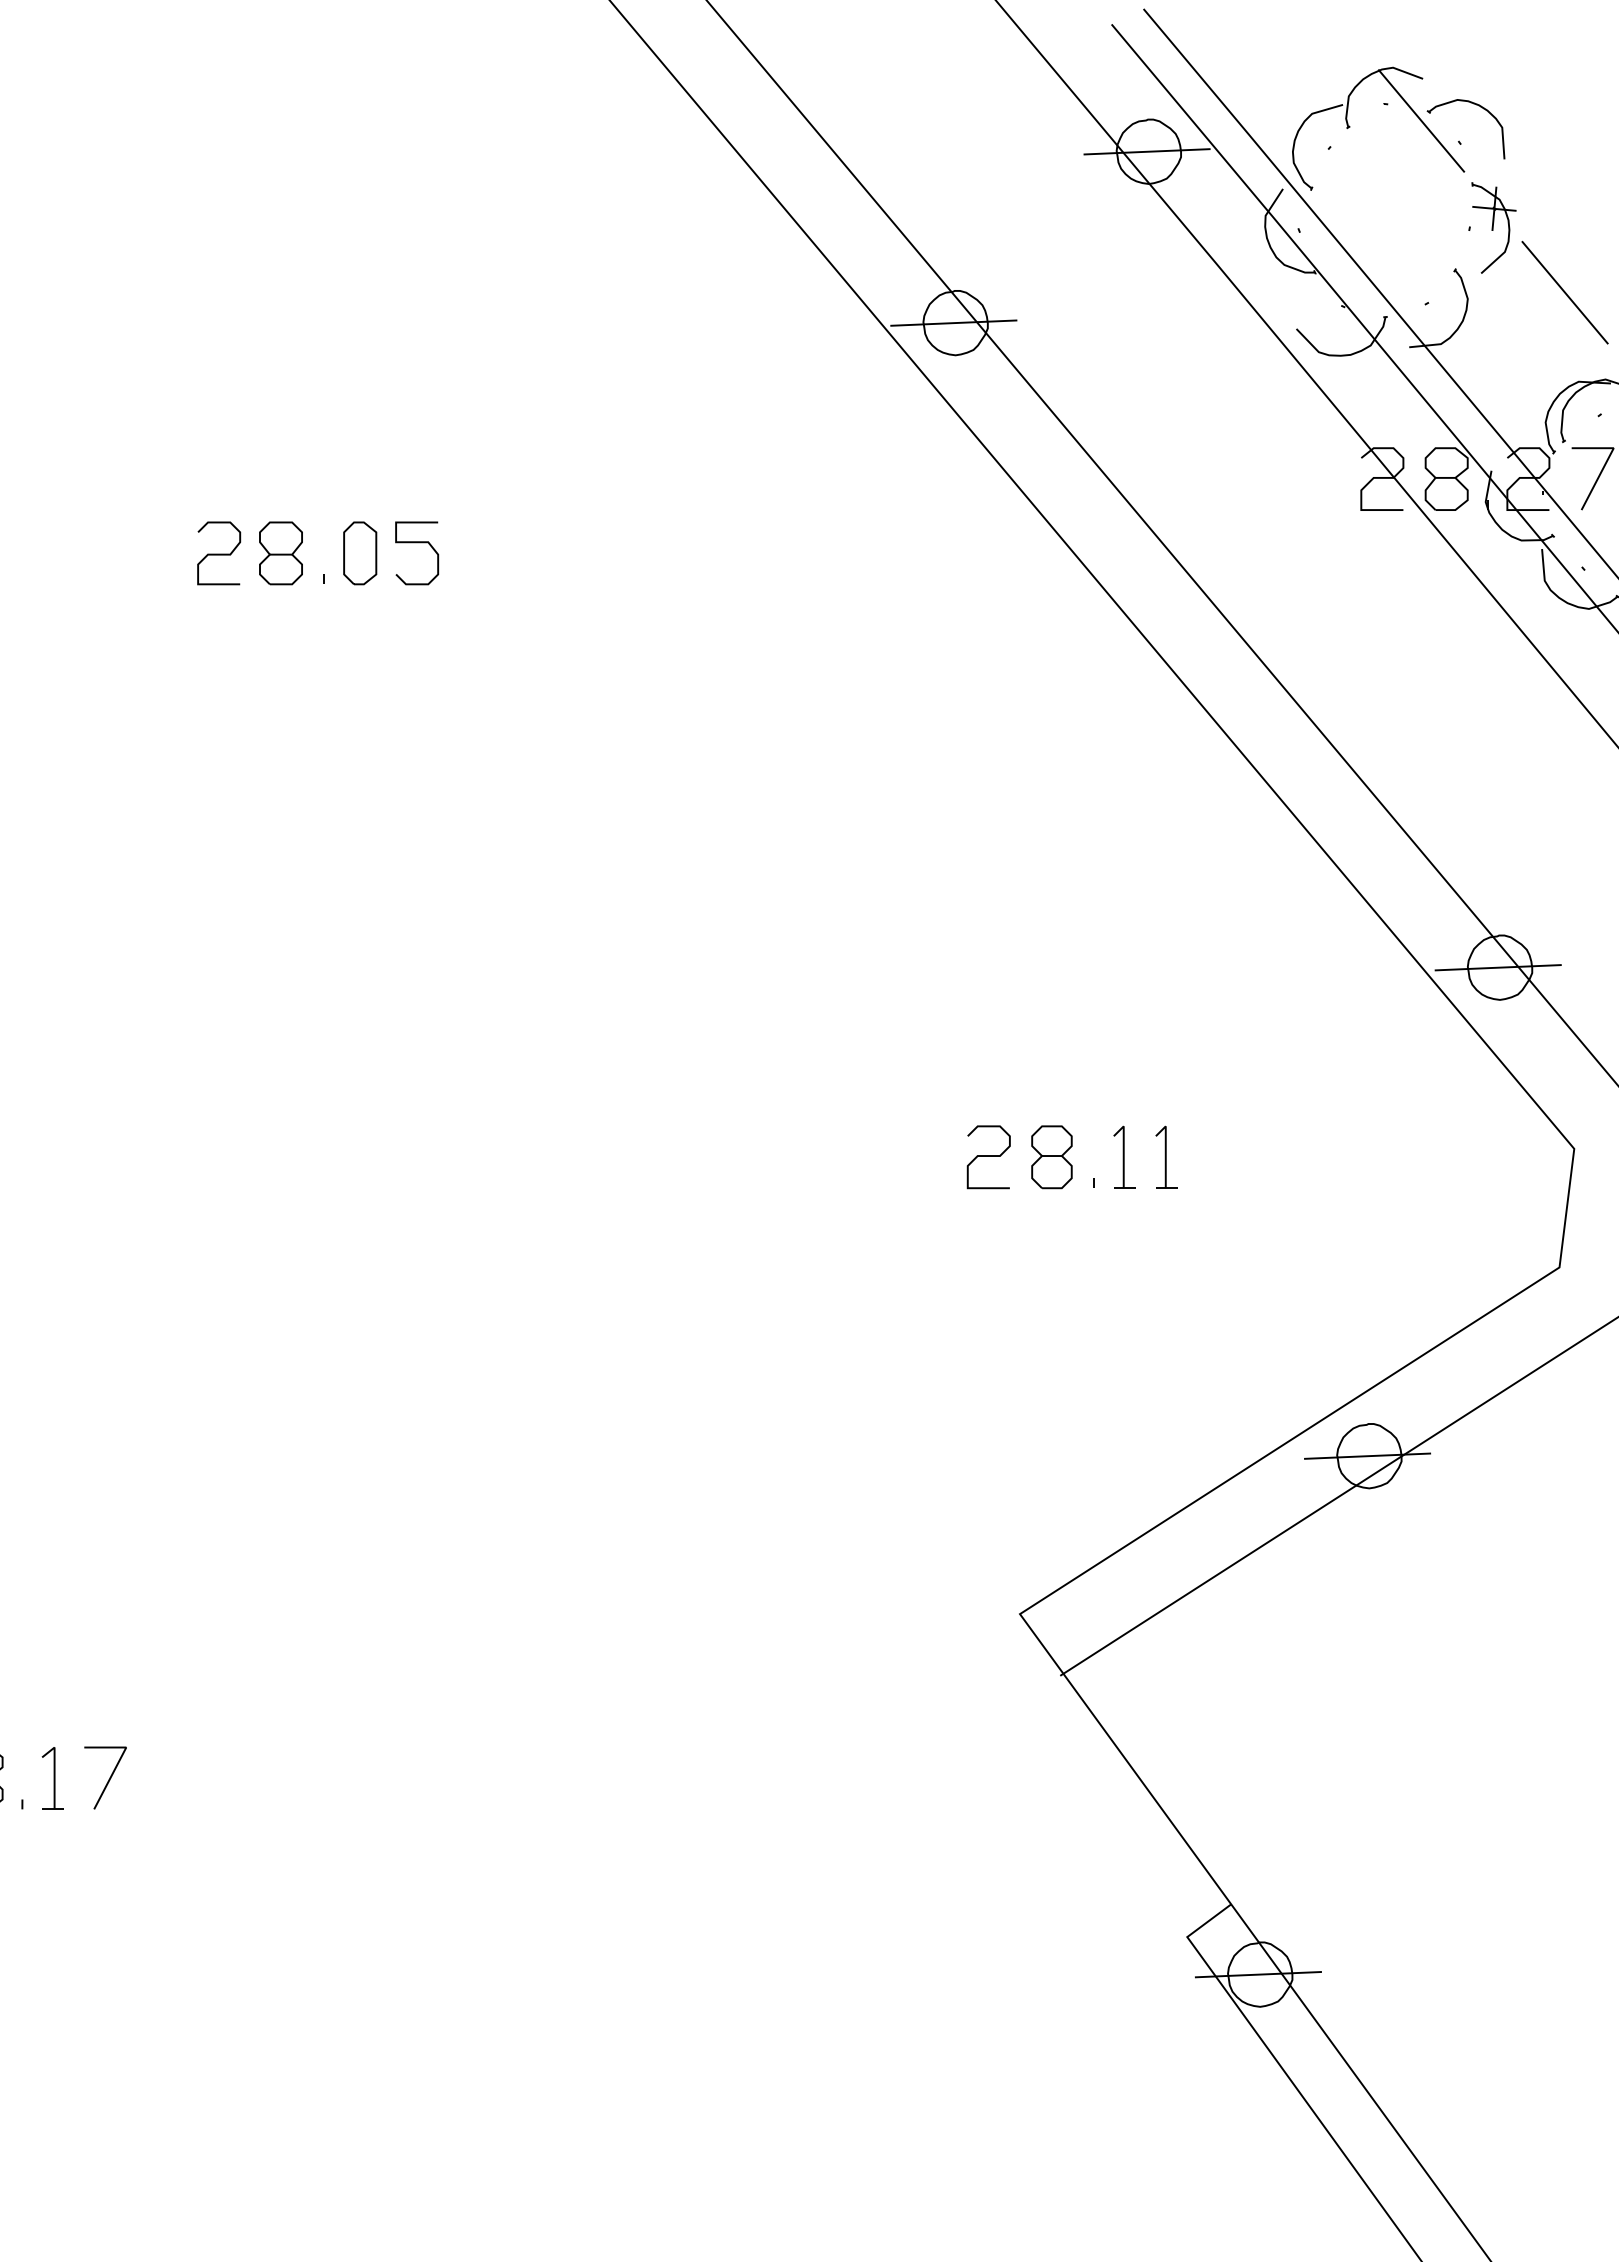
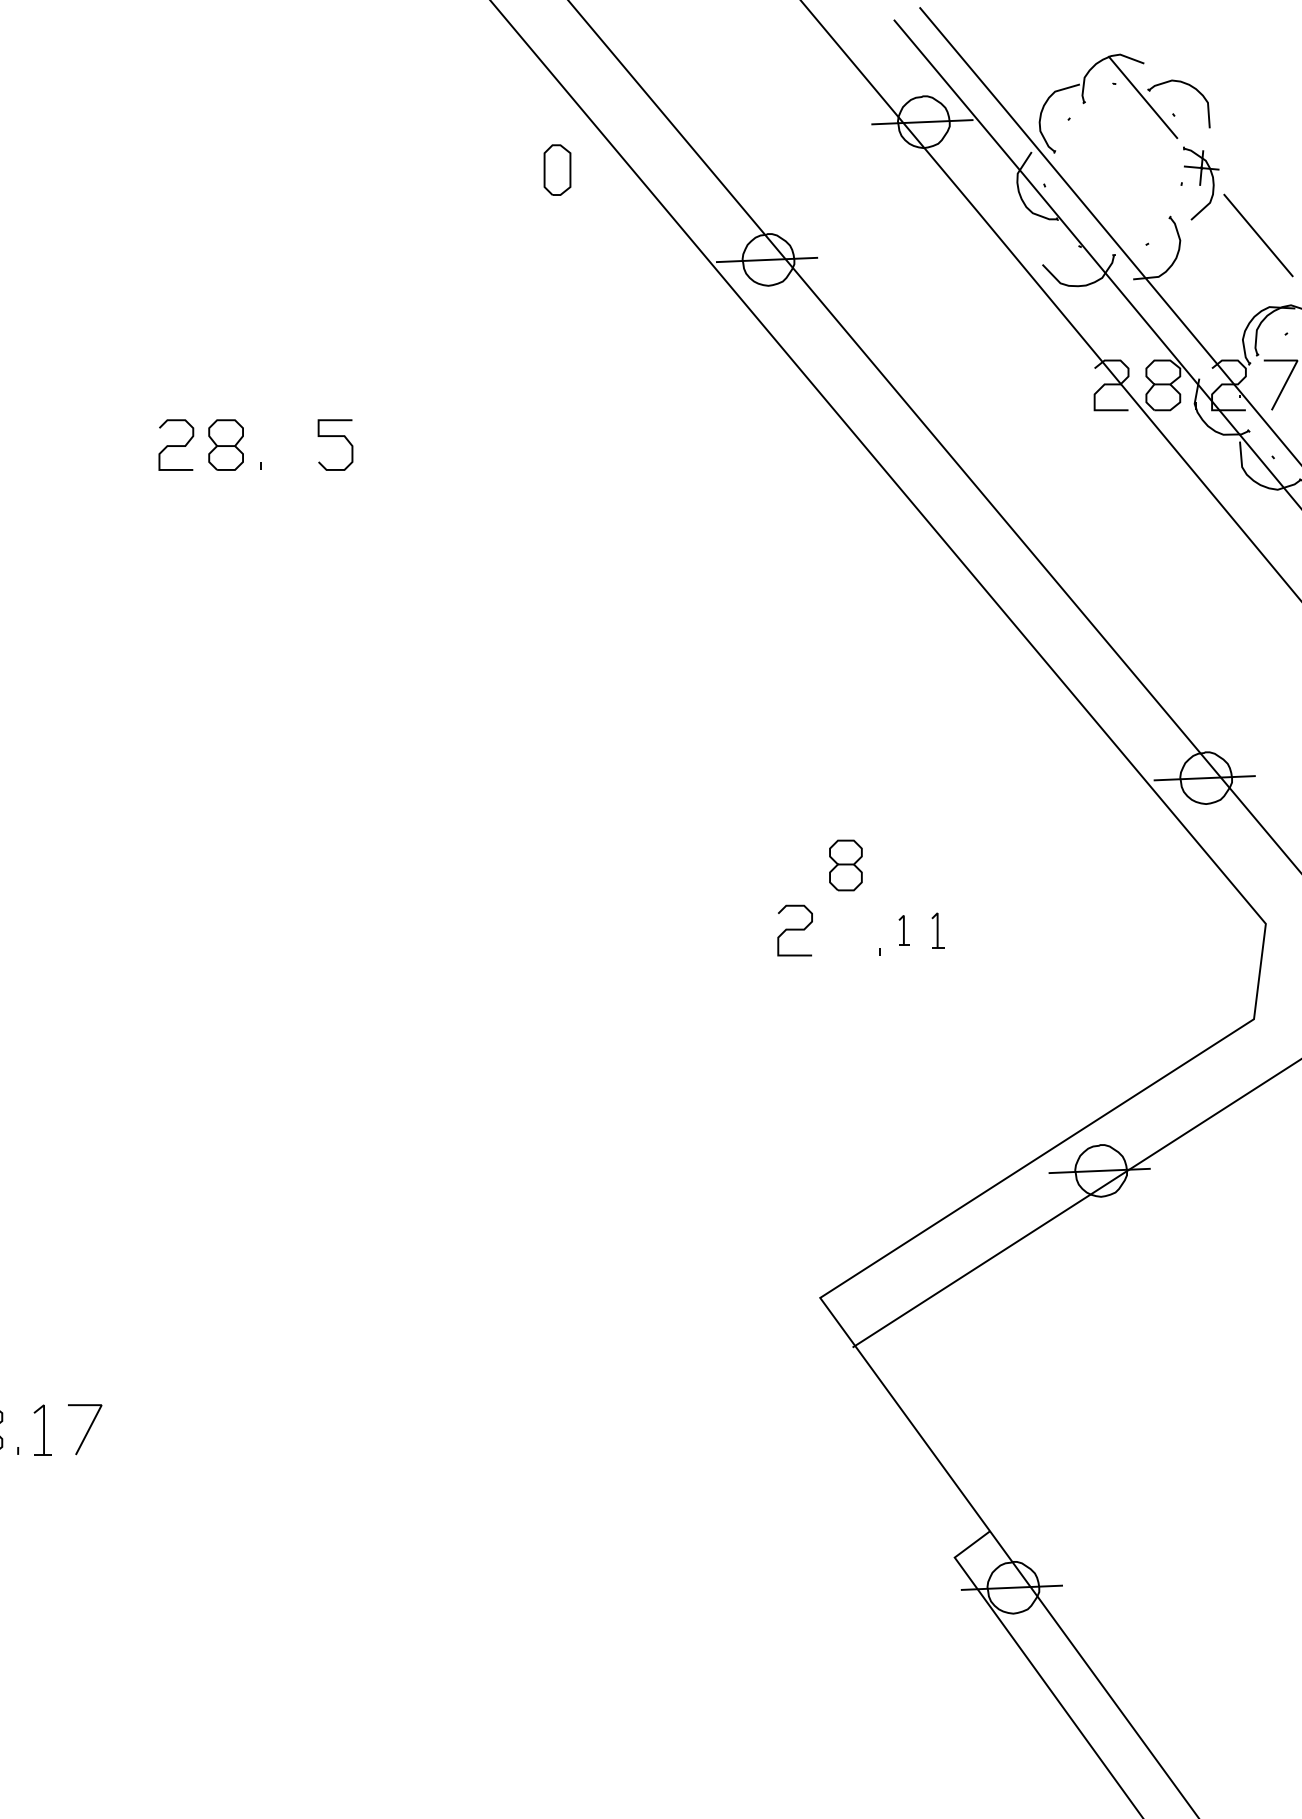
part: (360, 553) -> (557, 170), moved
part: (1124, 1156) -> (904, 930), size x0.6
part: (1166, 1156) -> (938, 930), size x0.7
part: (1051, 1157) -> (845, 865), moved

